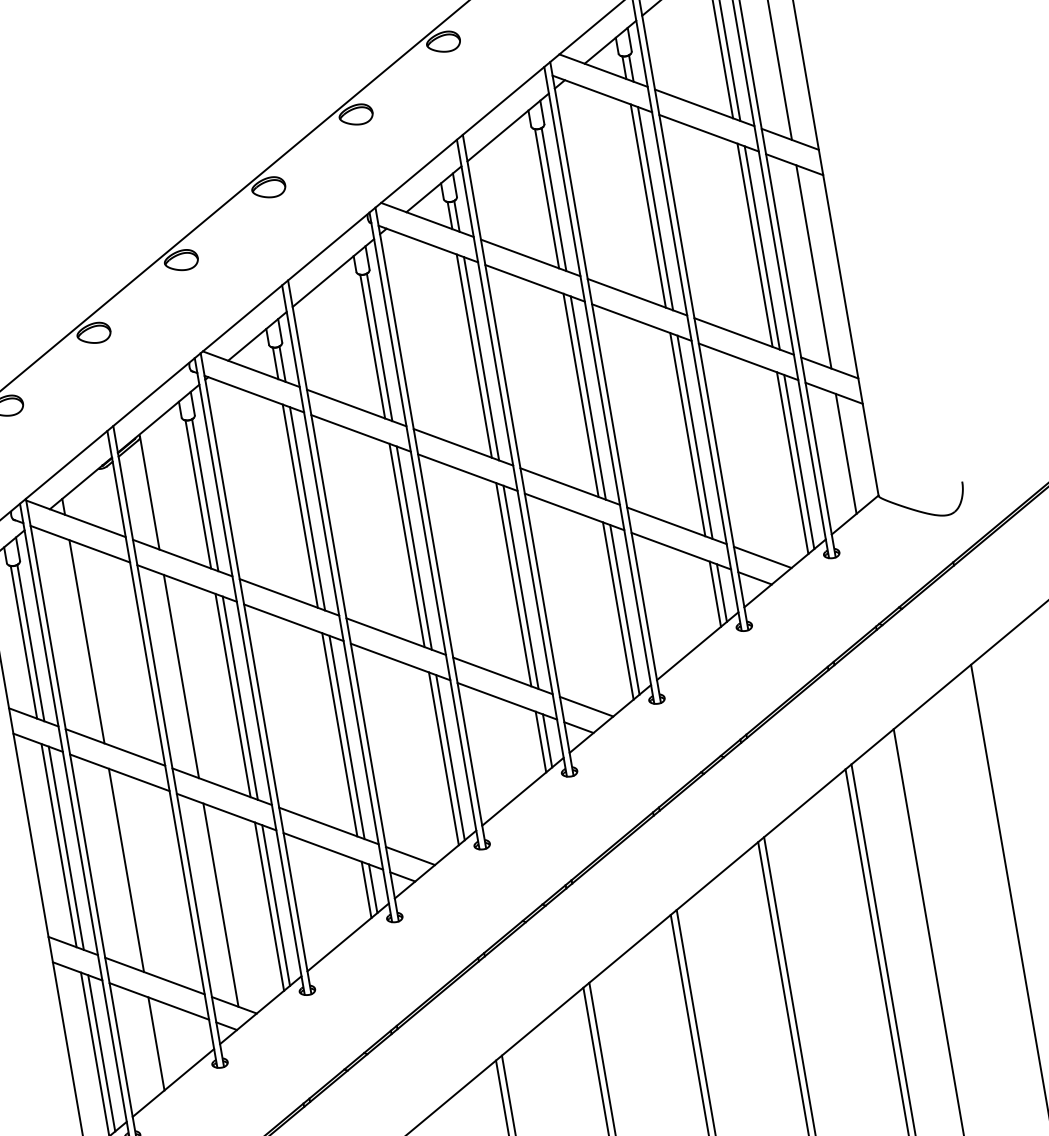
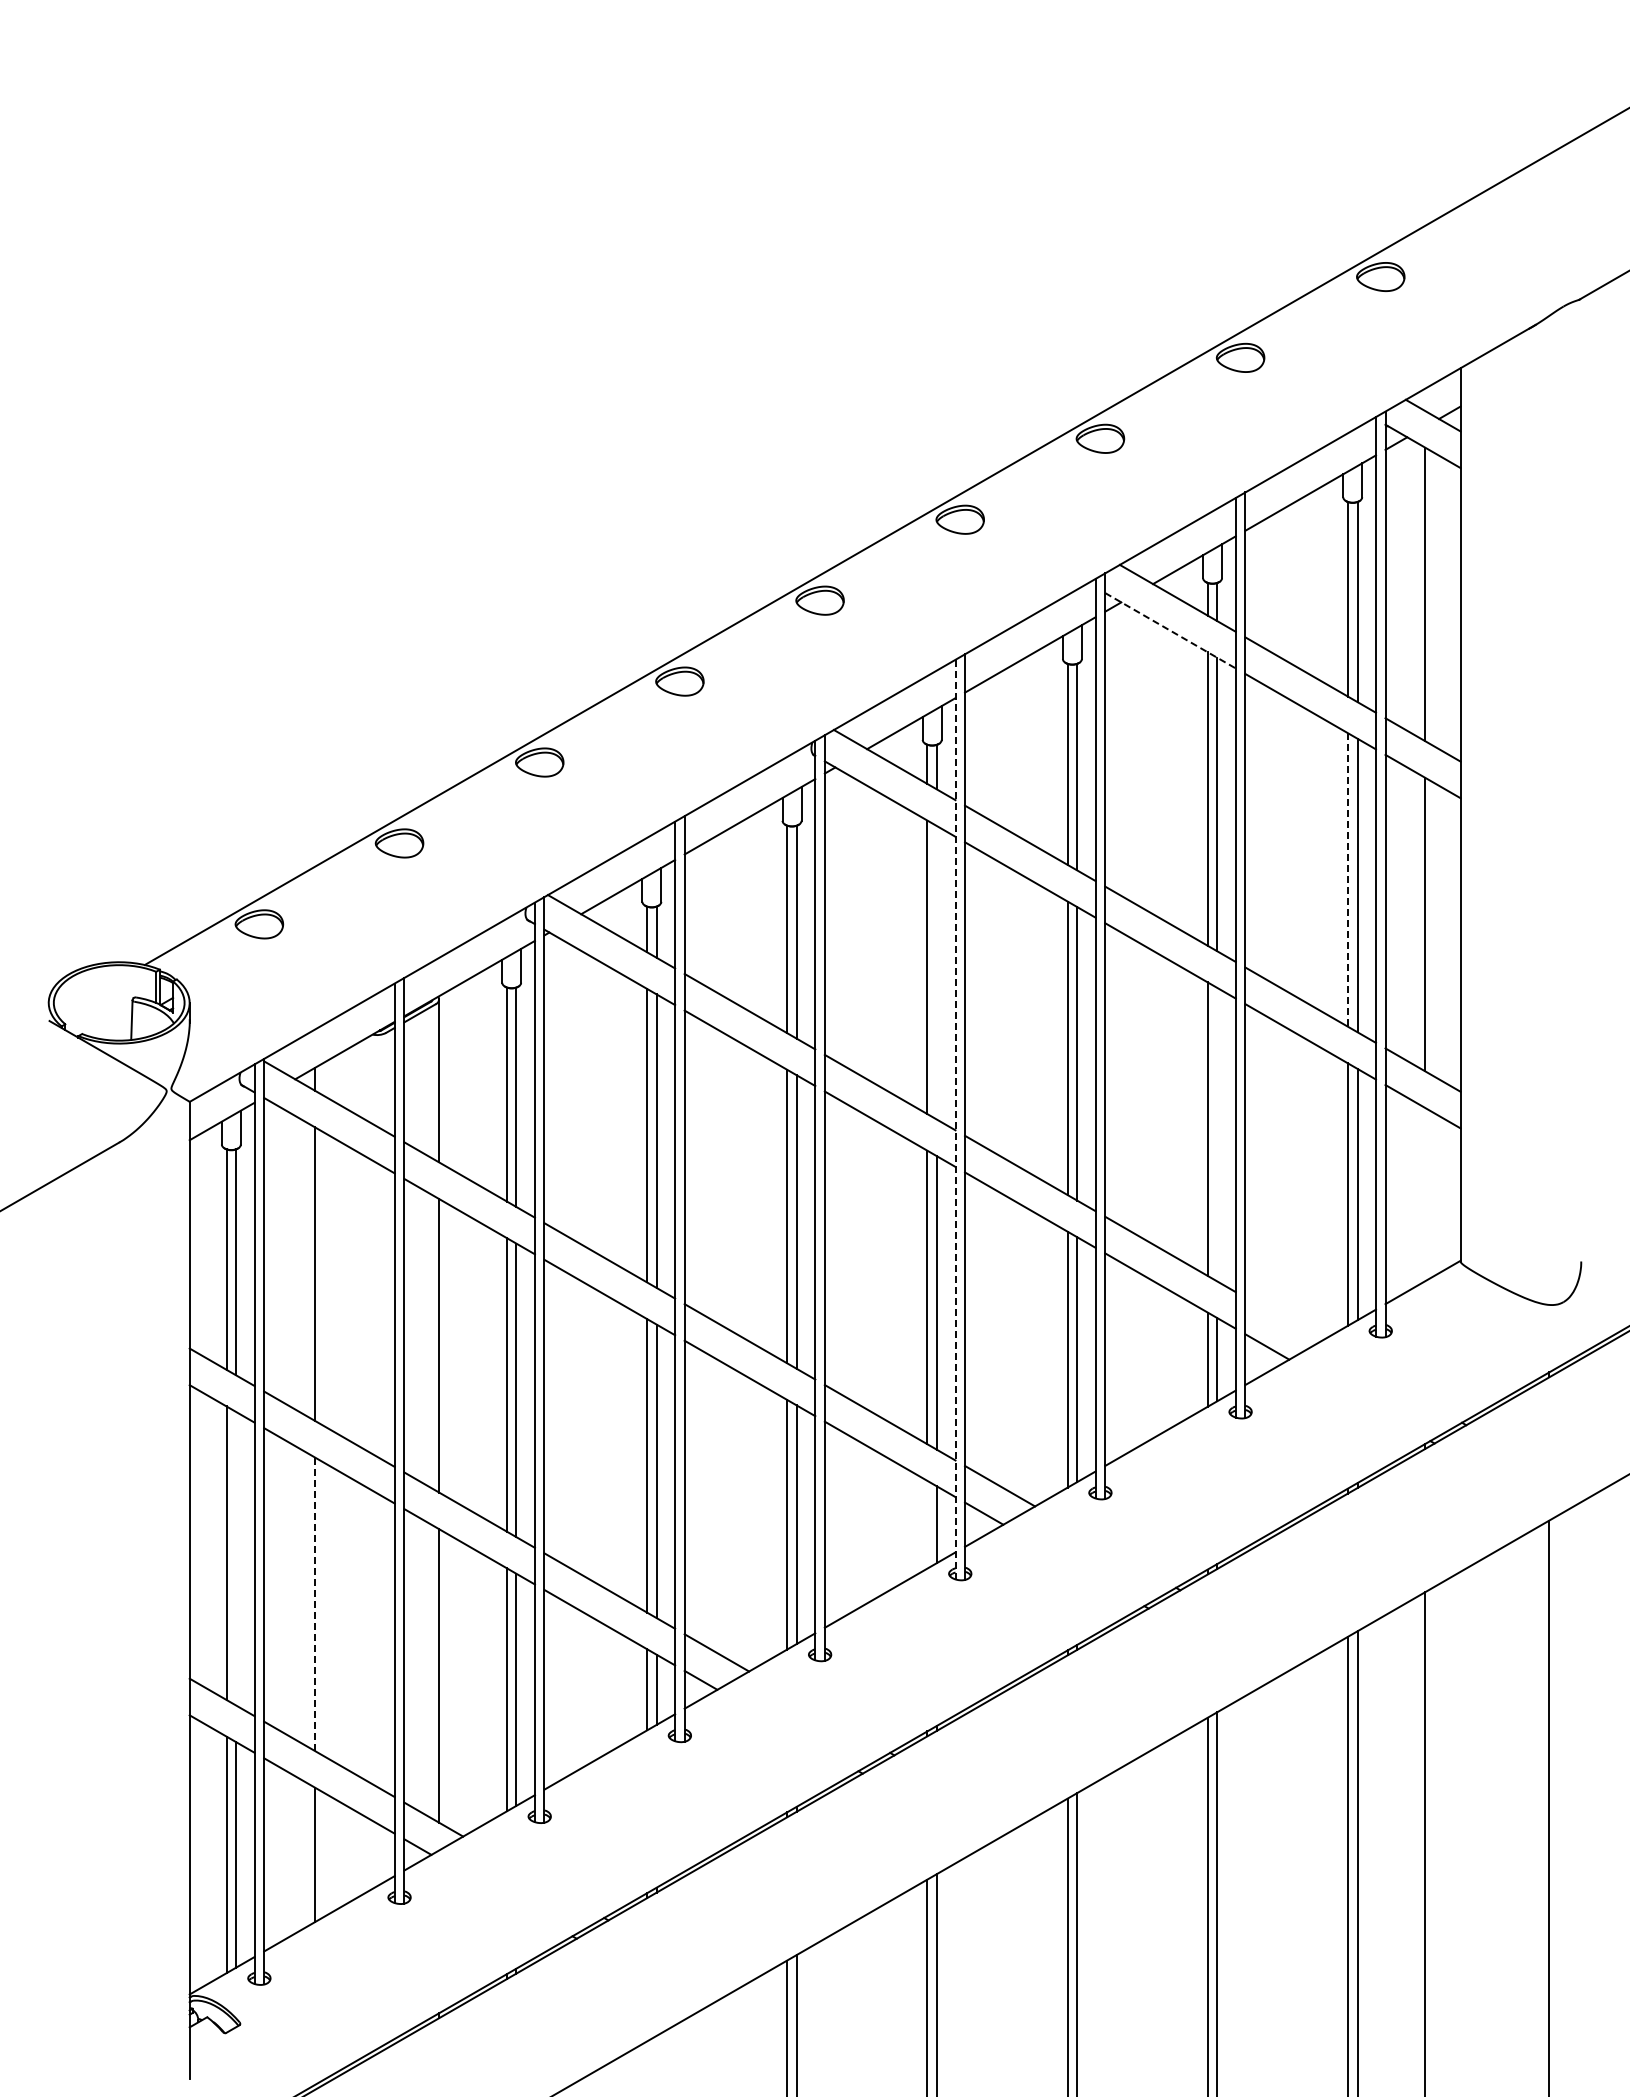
line: (602, 94) -> (1170, 631), solid -> dashed
line: (754, 245) -> (1347, 879), solid -> dashed
line: (481, 358) -> (936, 972), removed
line: (695, 437) -> (1217, 1134), removed
line: (846, 453) -> (1425, 1194), removed
line: (511, 458) -> (955, 1119), solid -> dashed
line: (762, 557) -> (1283, 1319), removed
line: (540, 741) -> (927, 1524), removed
line: (66, 848) -> (236, 1558), removed
line: (126, 870) -> (315, 1604), solid -> dashed

